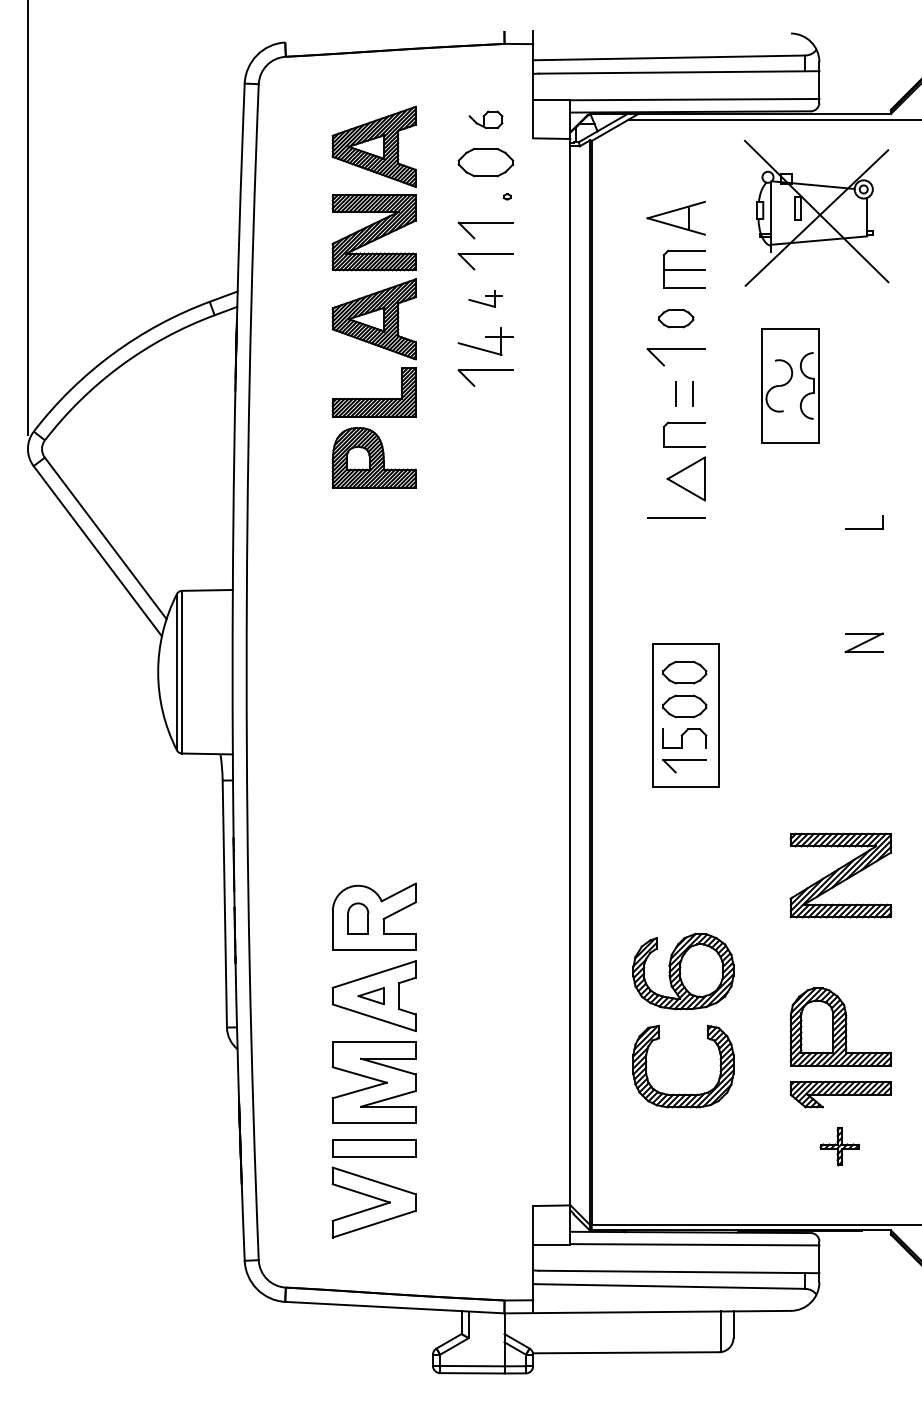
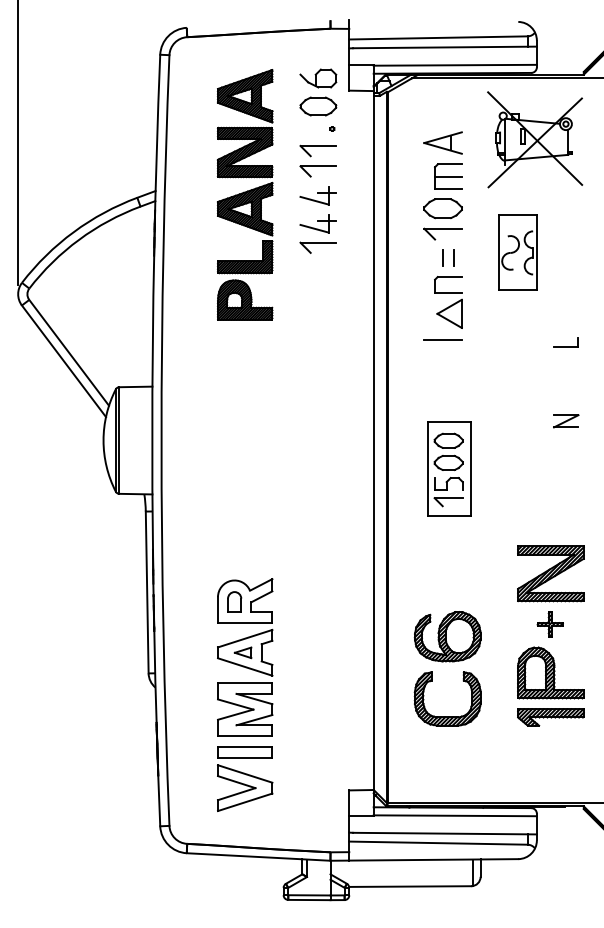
part: (486, 119) -> (318, 78), size x1.67
part: (484, 298) -> (317, 195), size x1.67
part: (675, 318) -> (442, 208), size x1.67
part: (838, 1146) -> (549, 624), moved

